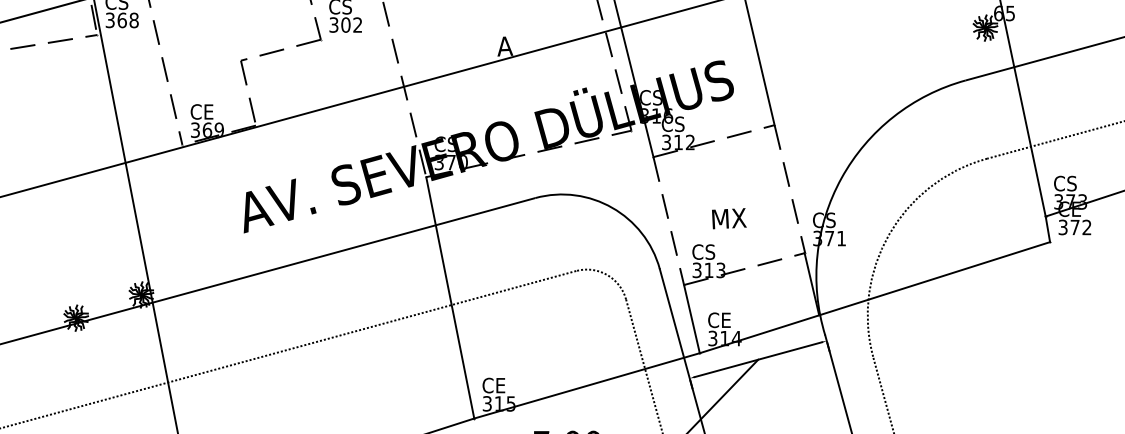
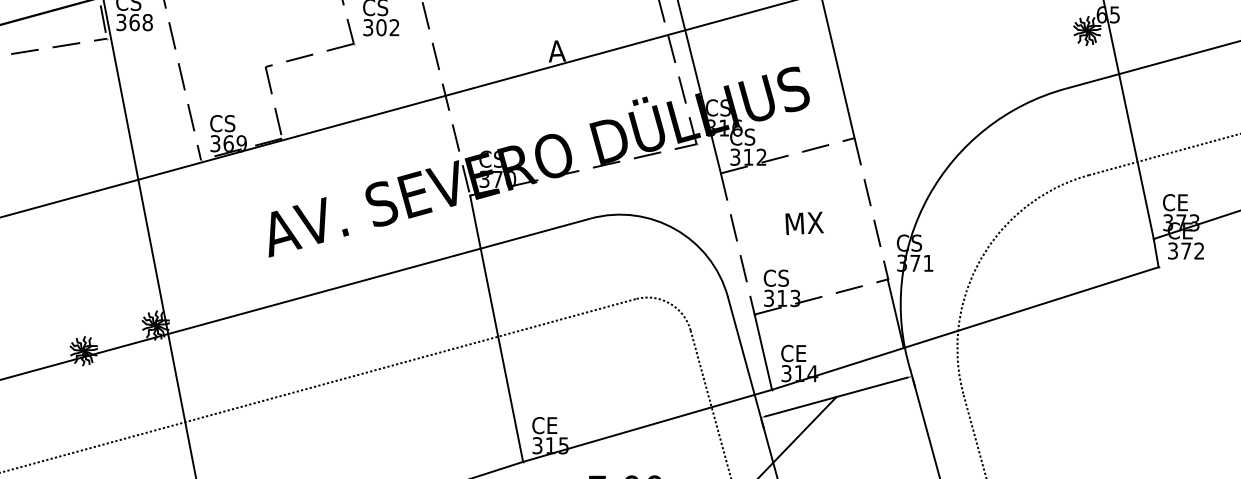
text: (208, 111) -> (229, 123), CE -> CS
text: (1071, 183) -> (1182, 202), CS -> CE
text: (729, 217) -> (804, 222), moved

